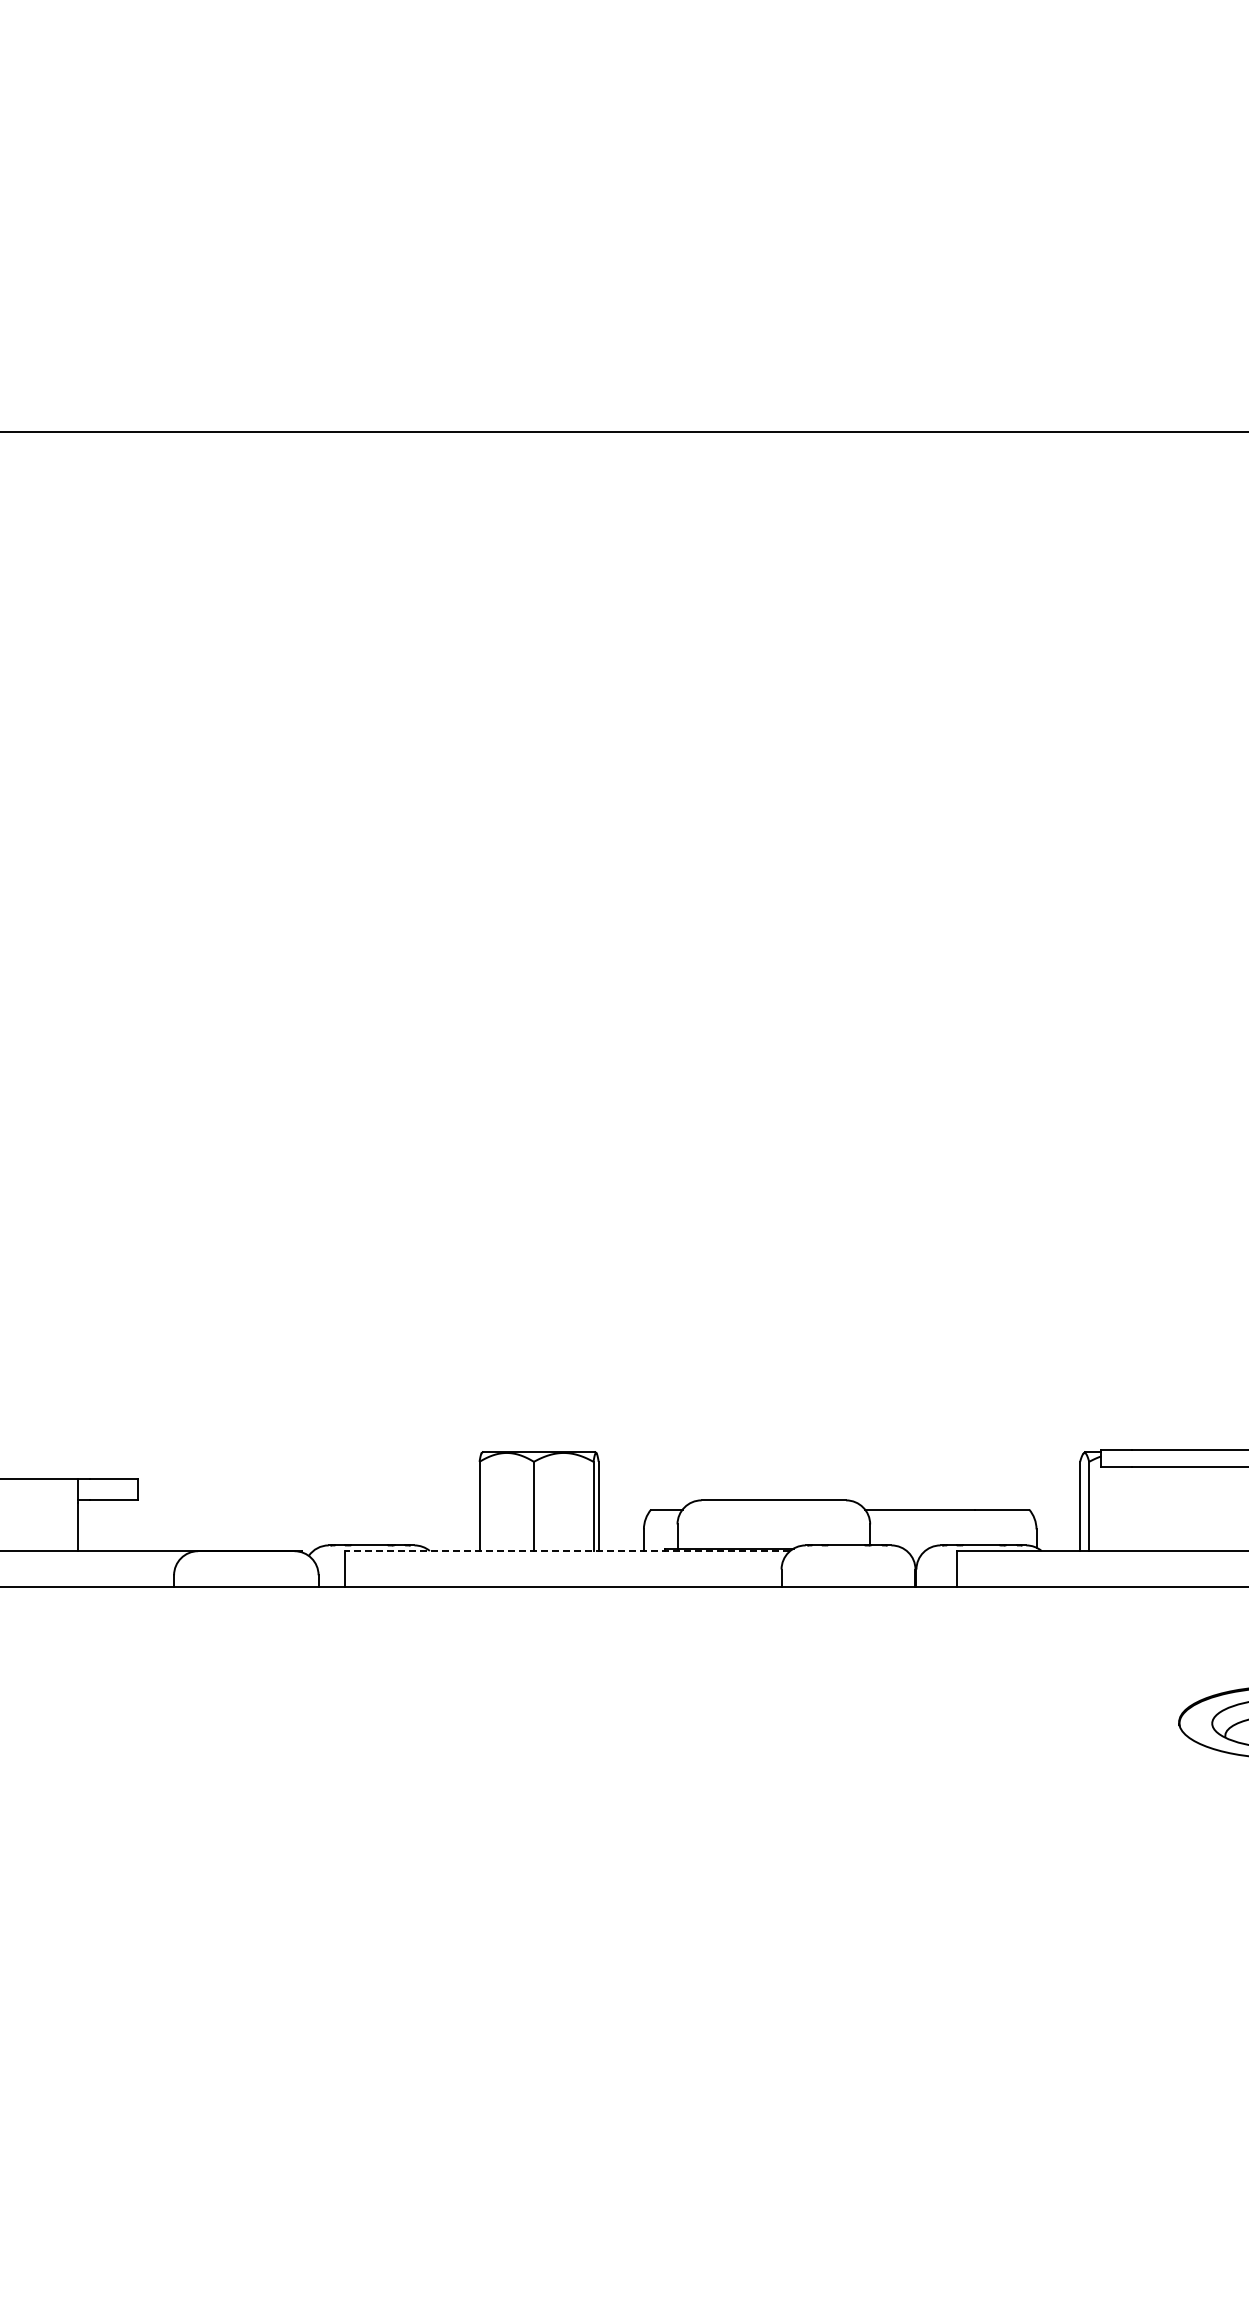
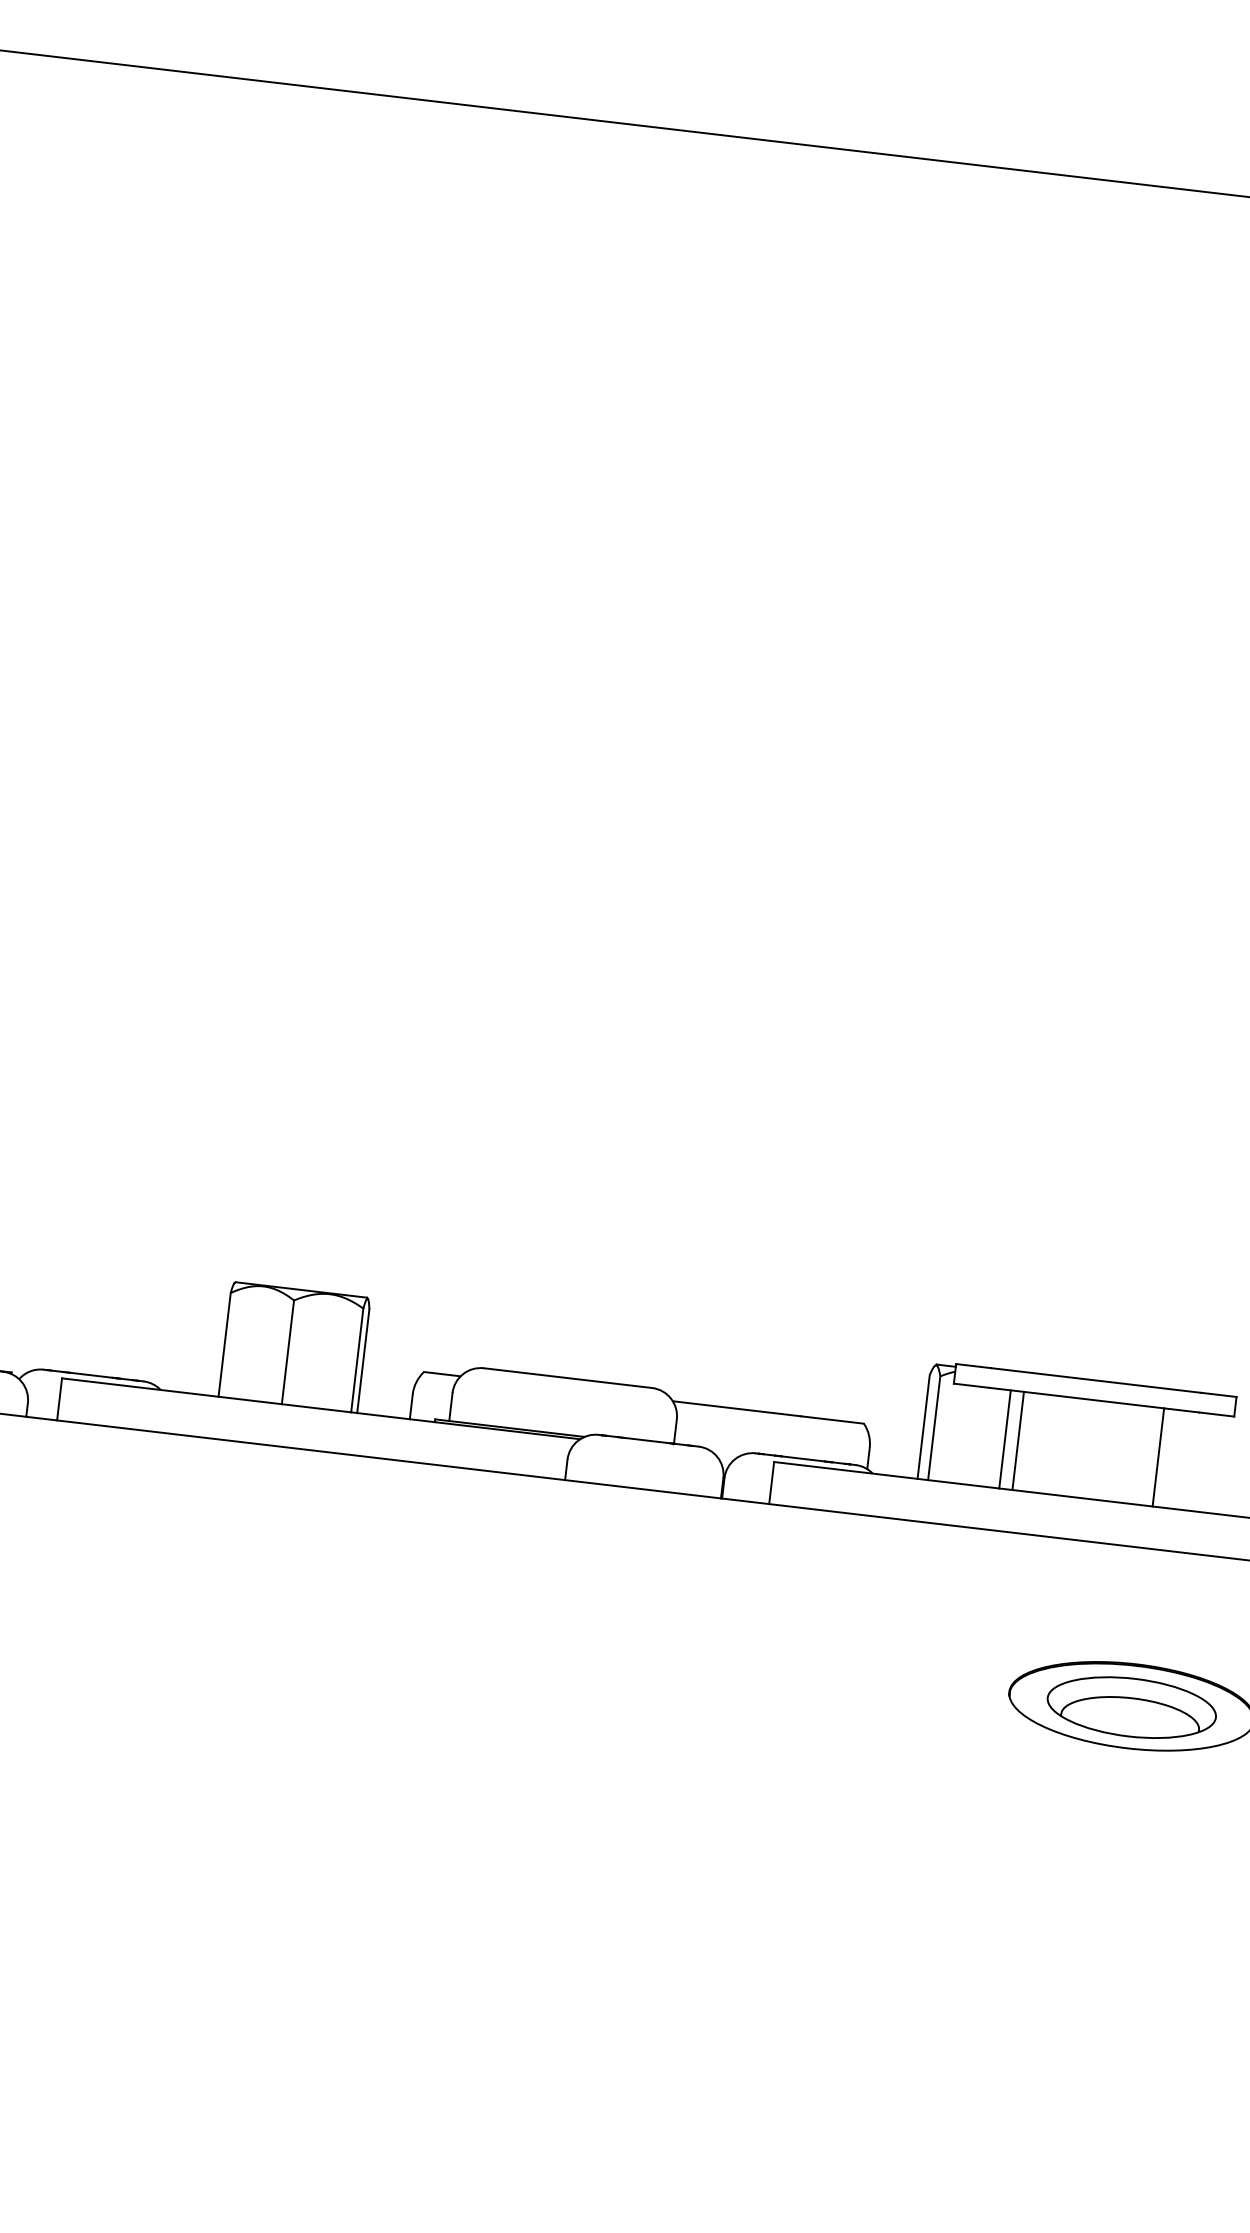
line: (1150, 1508) -> (1005, 1439), added
line: (1161, 1508) -> (1018, 1440), added
line: (567, 1550) -> (320, 1408), dashed -> solid

